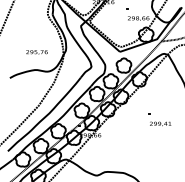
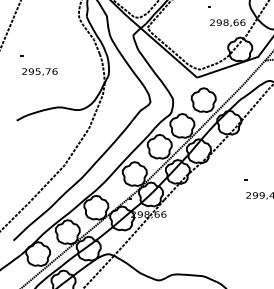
text: (36, 52) -> (39, 72), moved

